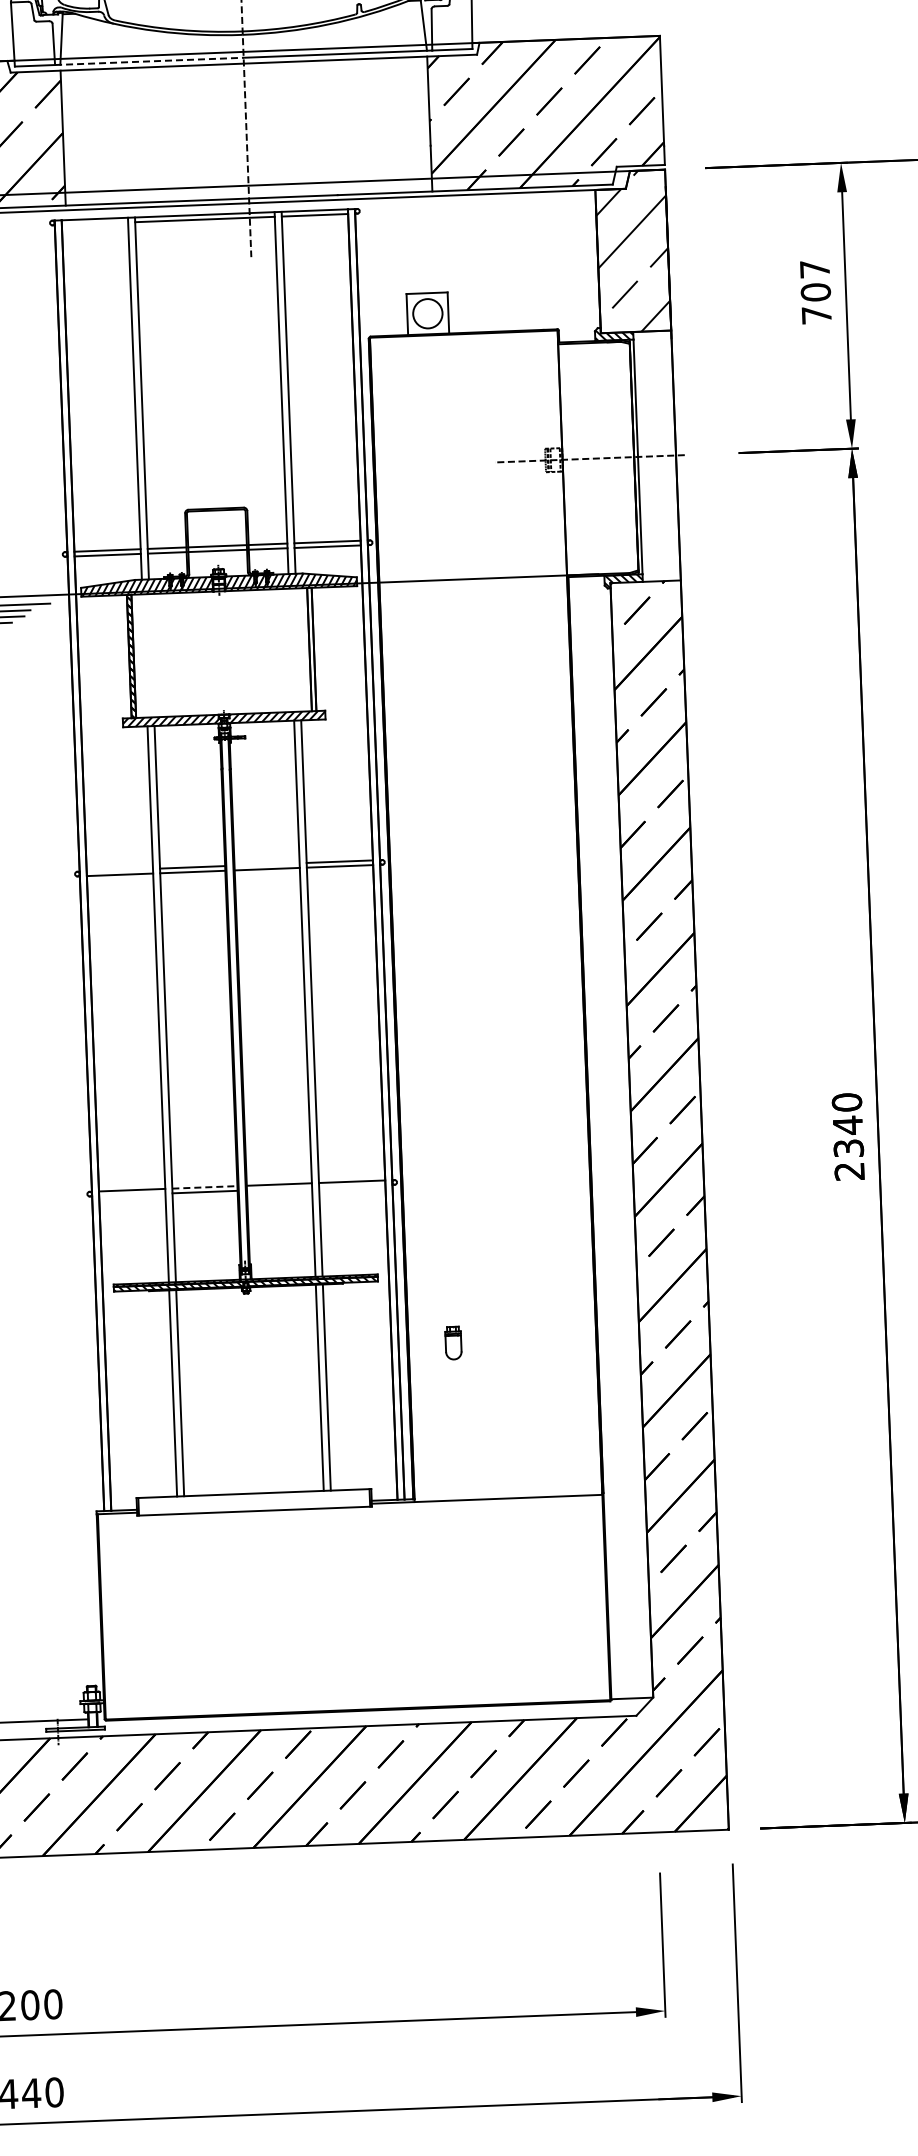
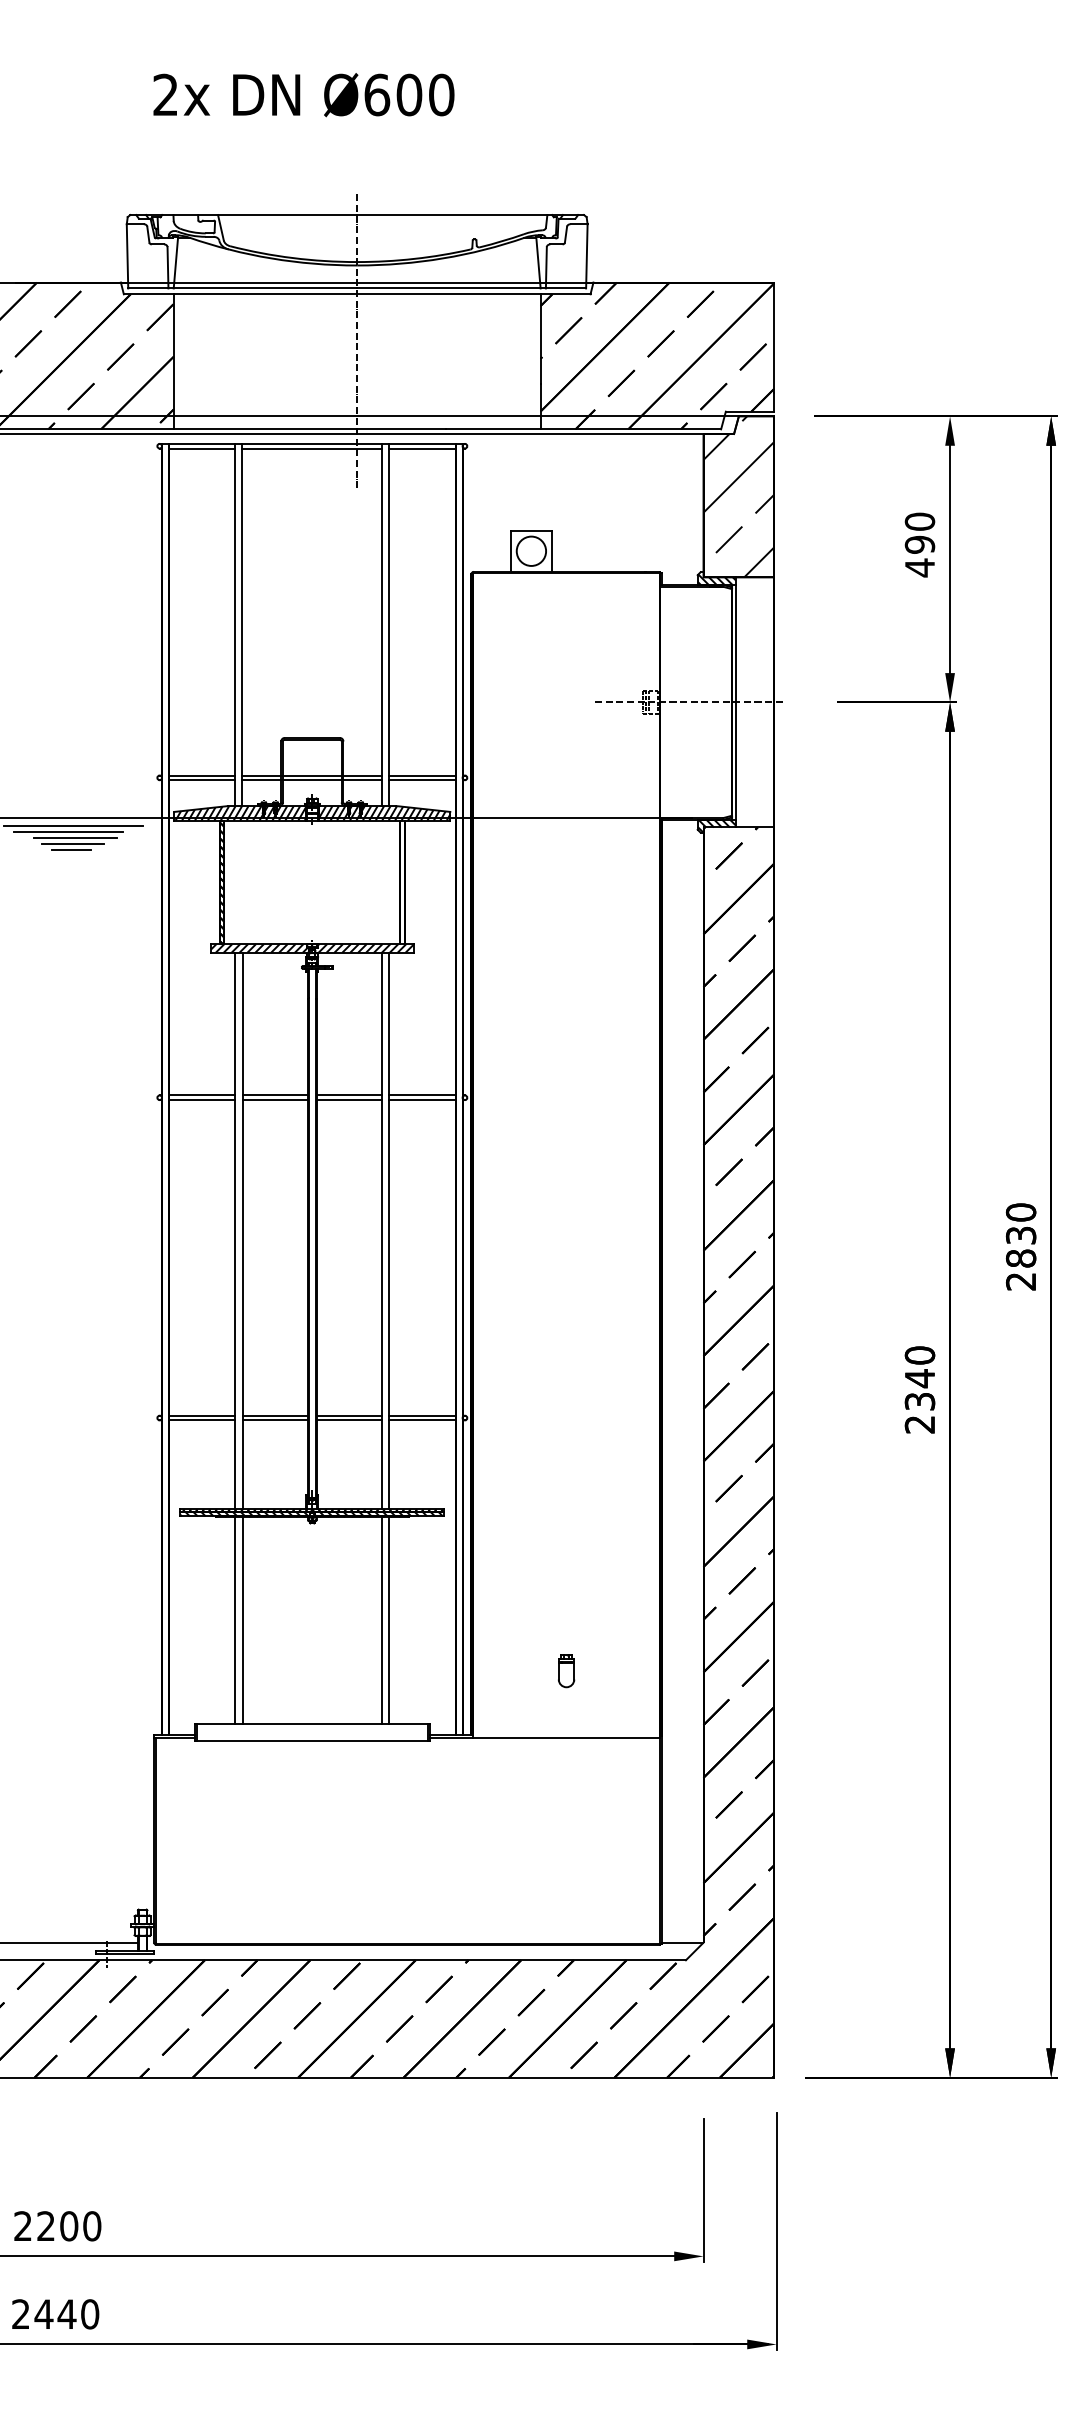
line: (150, 61) -> (263, 288), dashed -> solid
line: (95, 223) -> (202, 448), added
text: (815, 292) -> (919, 544), 707 -> 490
line: (266, 864) -> (349, 1095), added
line: (120, 870) -> (202, 1095), added
line: (352, 1186) -> (422, 1420), added
line: (205, 1187) -> (275, 1415), dashed -> solid
line: (279, 1189) -> (349, 1420), added
line: (132, 1194) -> (202, 1420), added
part: (453, 1343) -> (566, 1671), moved

